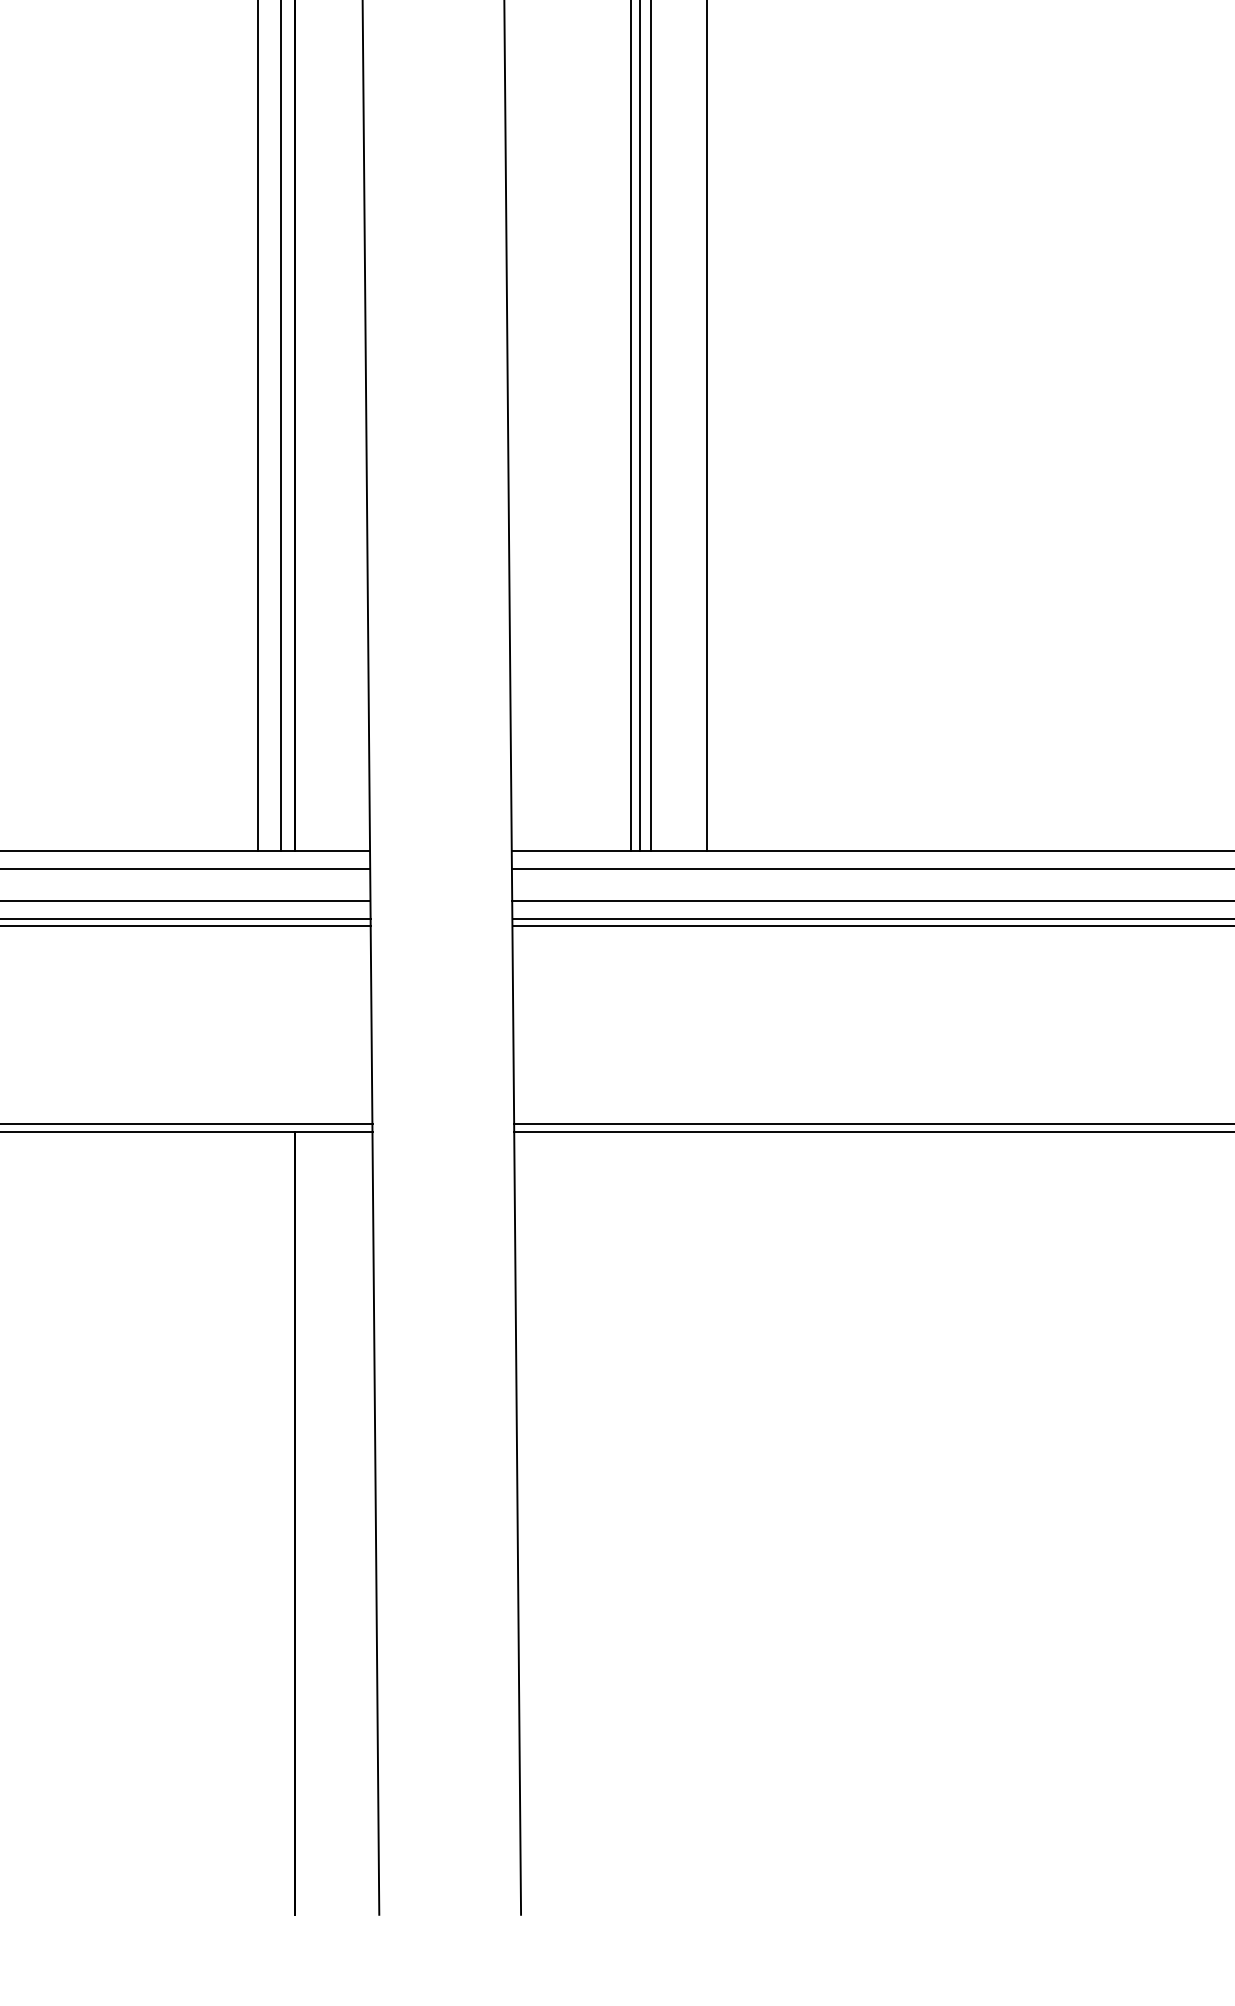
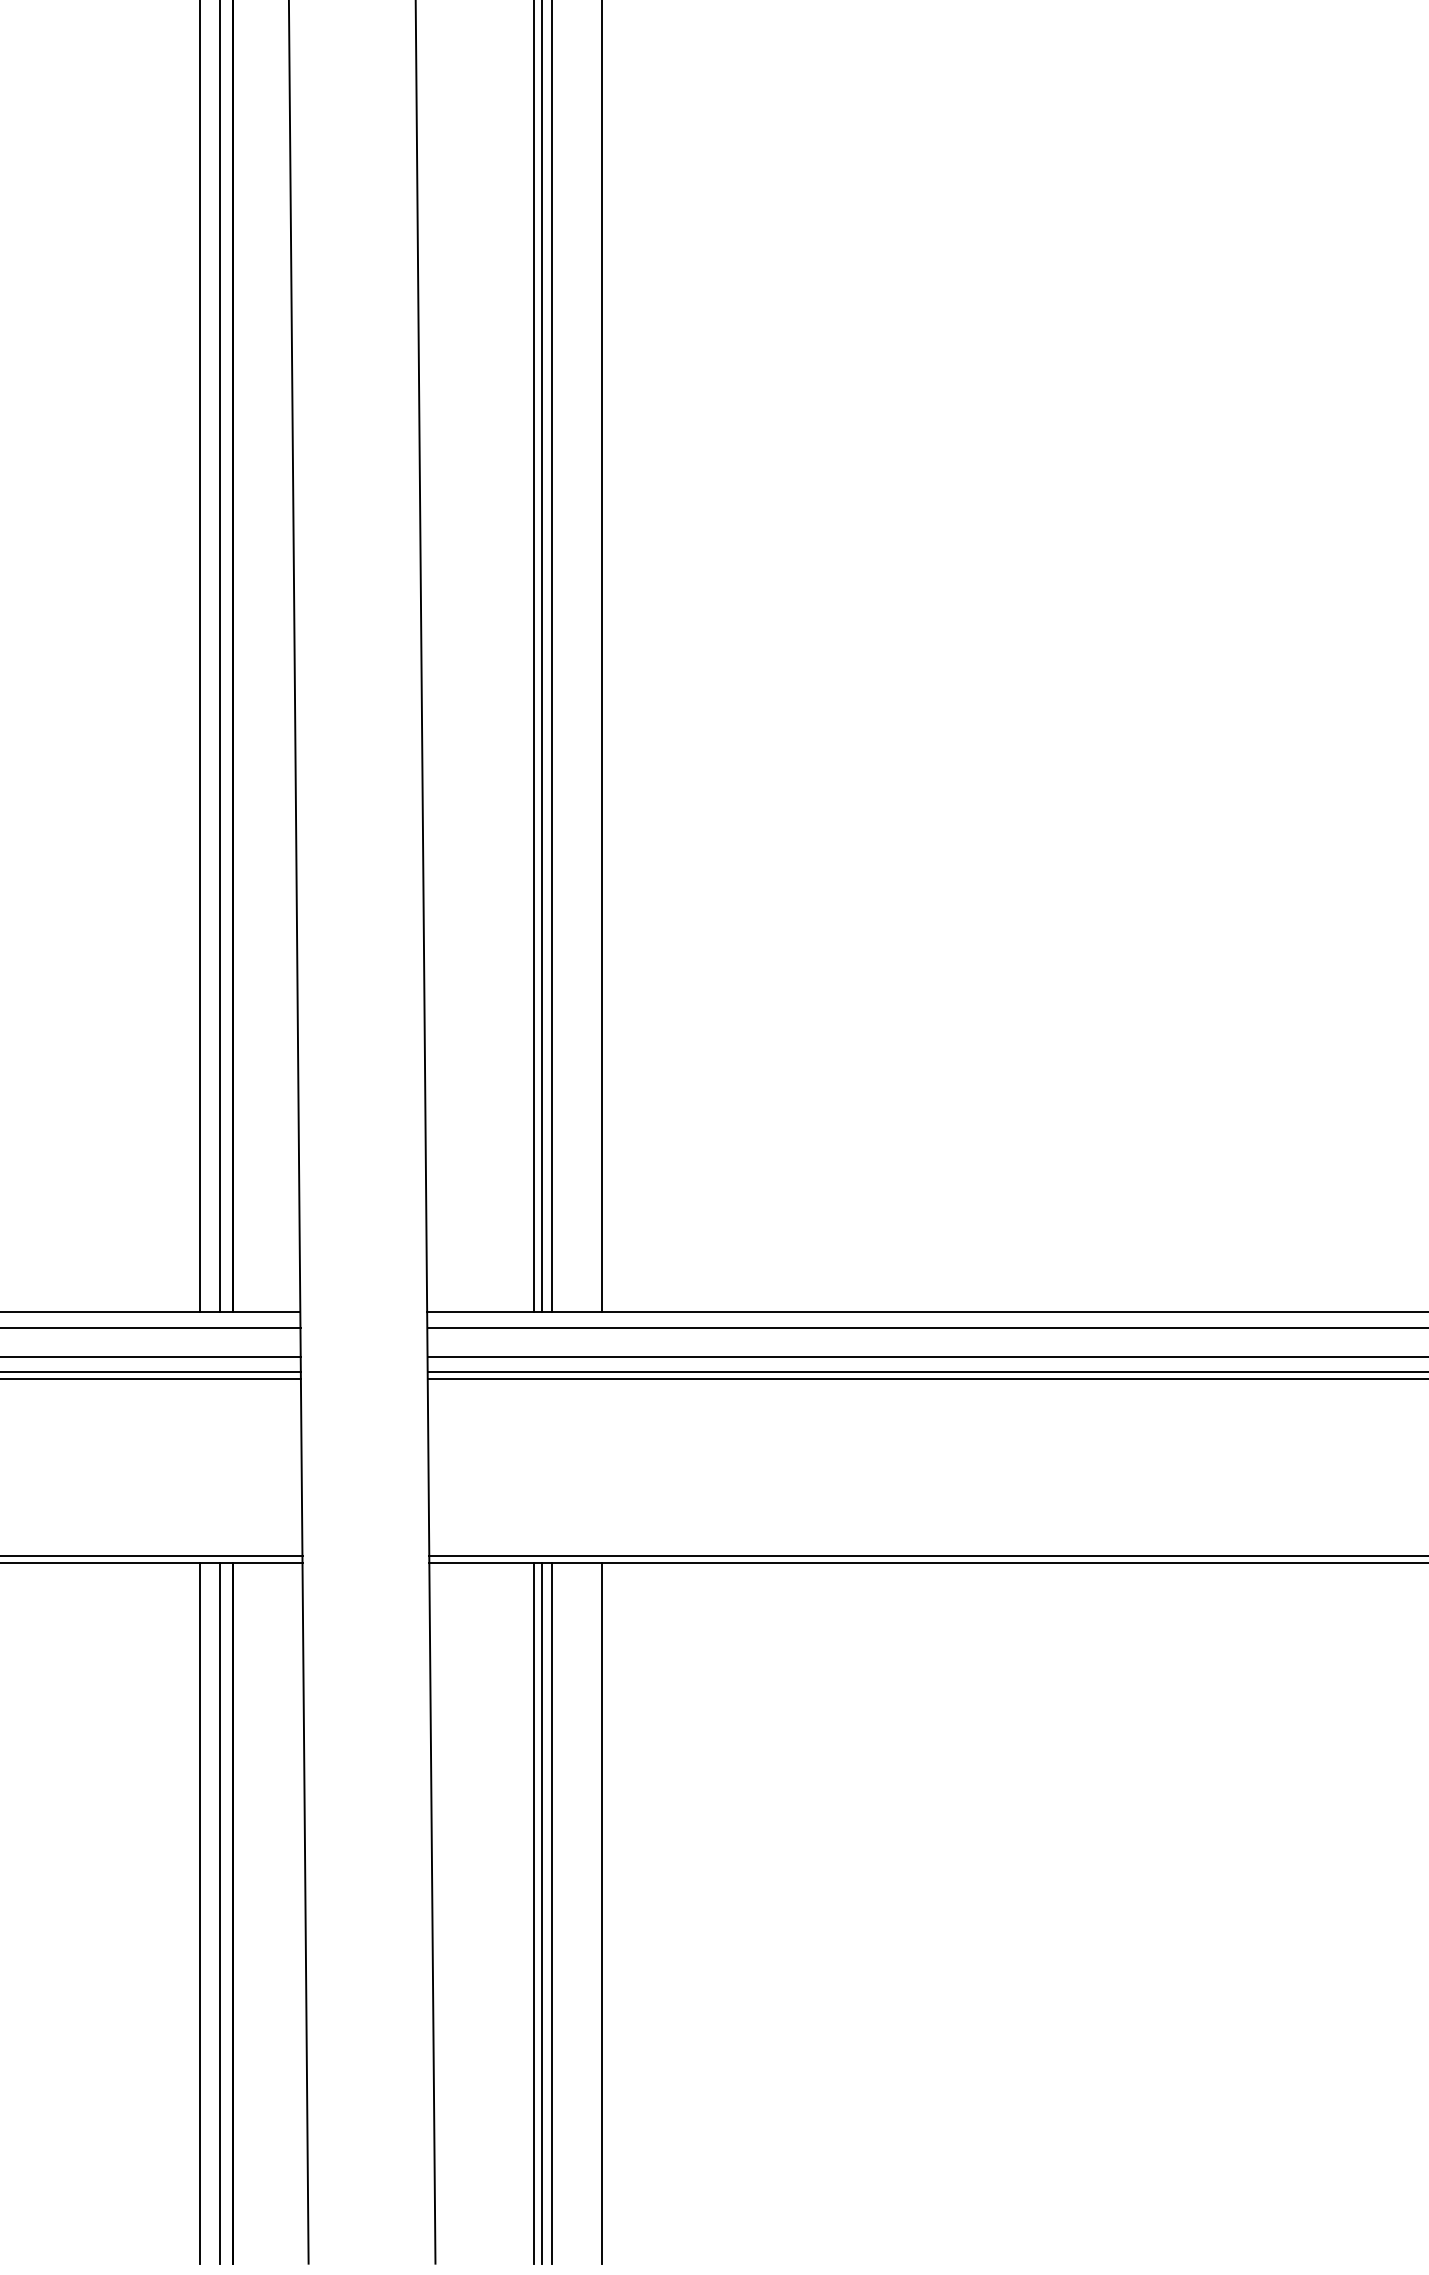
line: (257, 1522) -> (199, 1912), added
line: (280, 1522) -> (220, 1912), added
line: (631, 1522) -> (534, 1912), added
line: (640, 1522) -> (542, 1912), added
line: (650, 1522) -> (551, 1912), added
line: (706, 1522) -> (601, 1912), added

